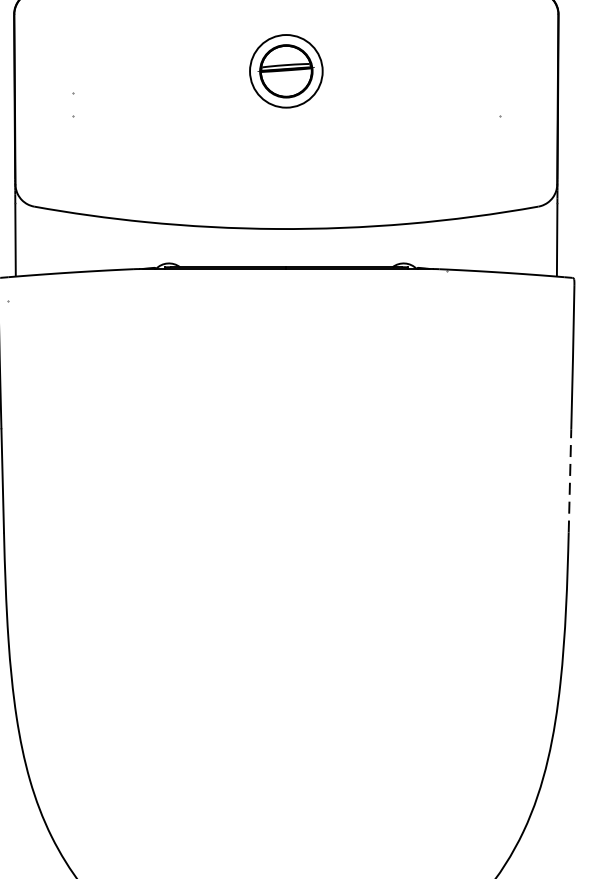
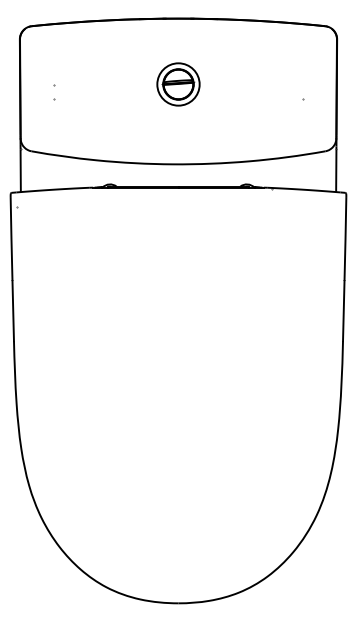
part: (286, 71) -> (178, 84), moved
line: (569, 479) -> (343, 310), dashed -> solid

